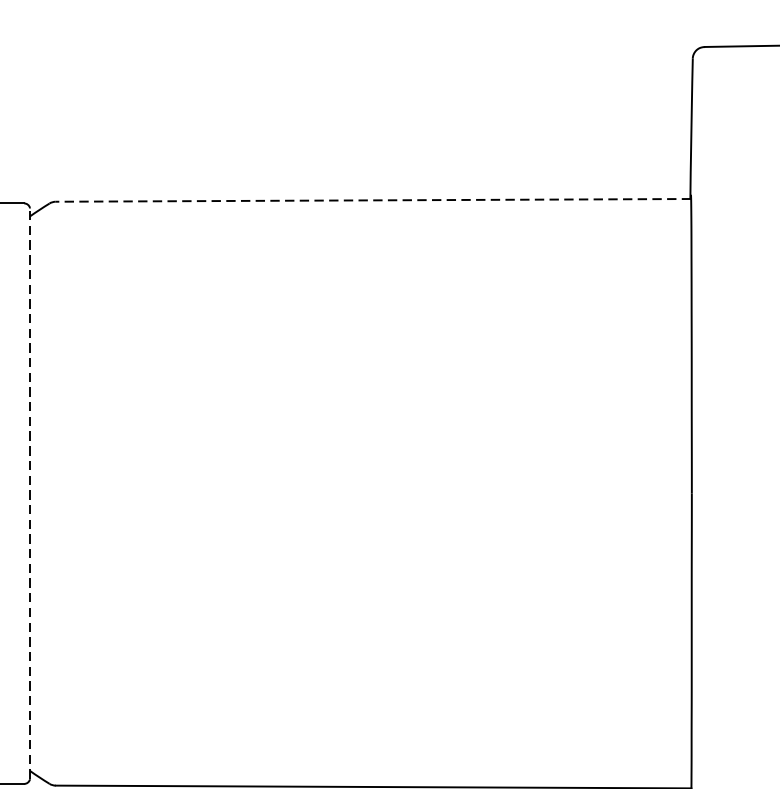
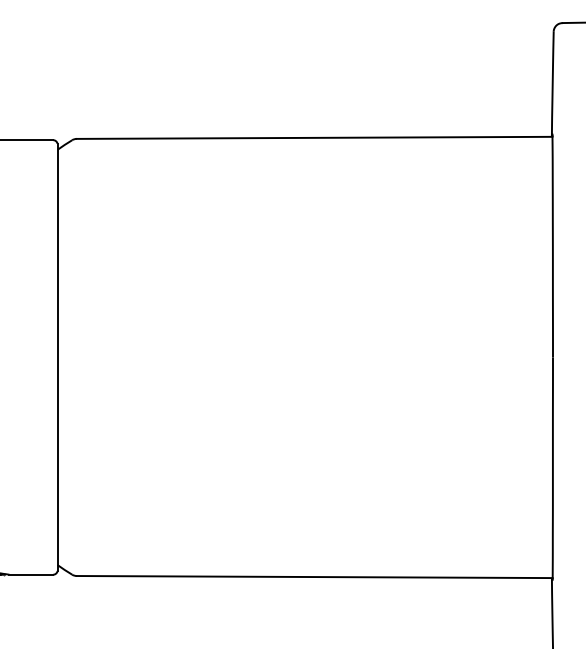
line: (373, 199) -> (314, 137), dashed -> solid
line: (29, 492) -> (57, 356), dashed -> solid

